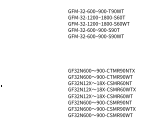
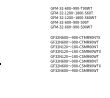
text: (101, 92) -> (75, 53), moved

